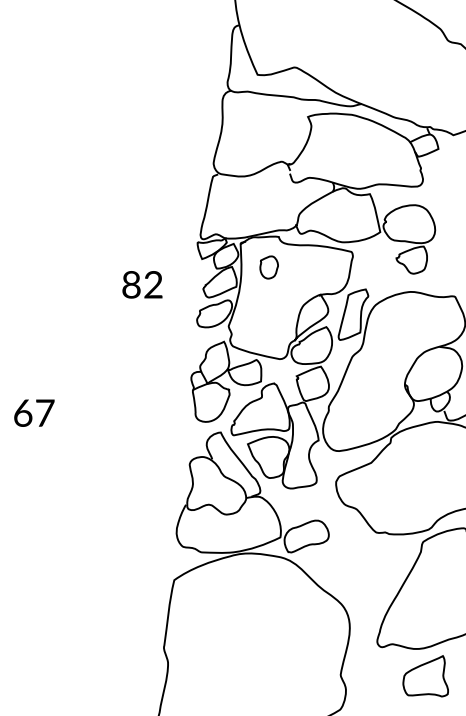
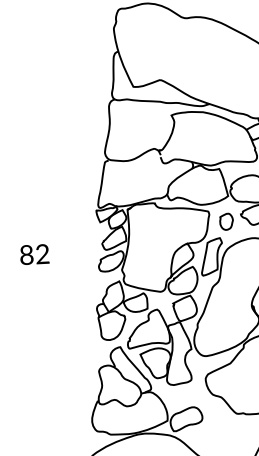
part: (268, 267) -> (226, 221), moved
text: (142, 284) -> (34, 254), moved

